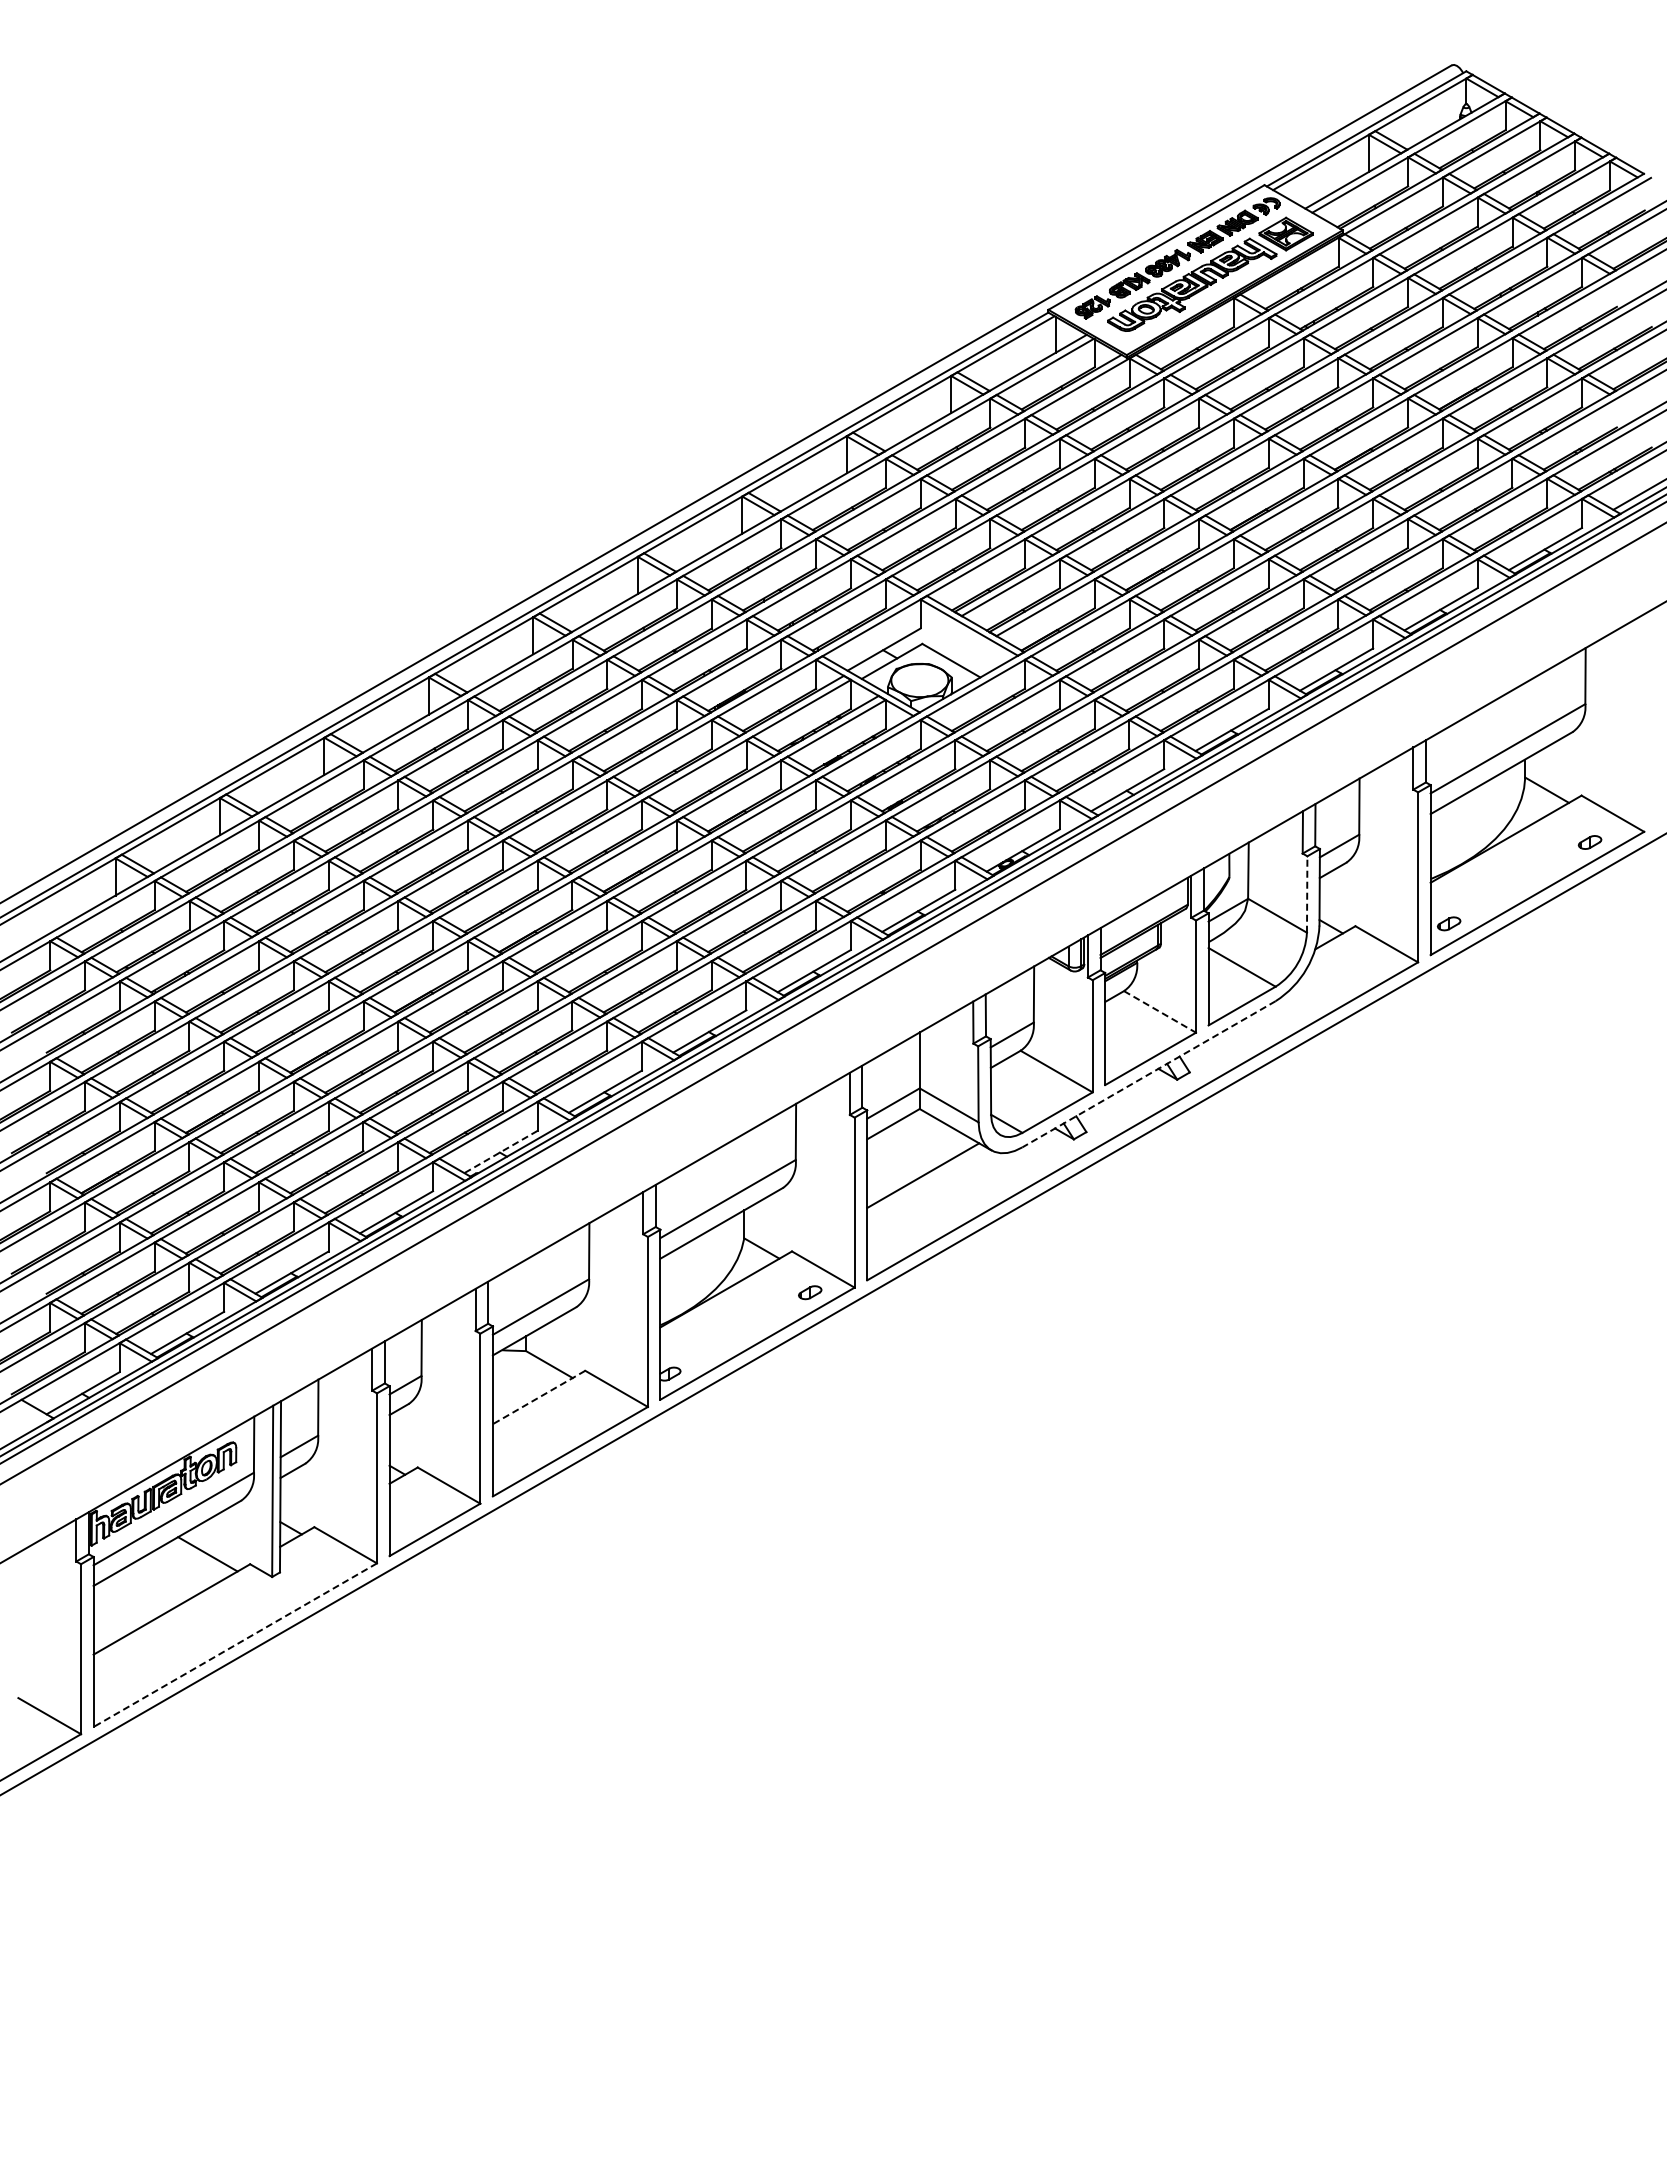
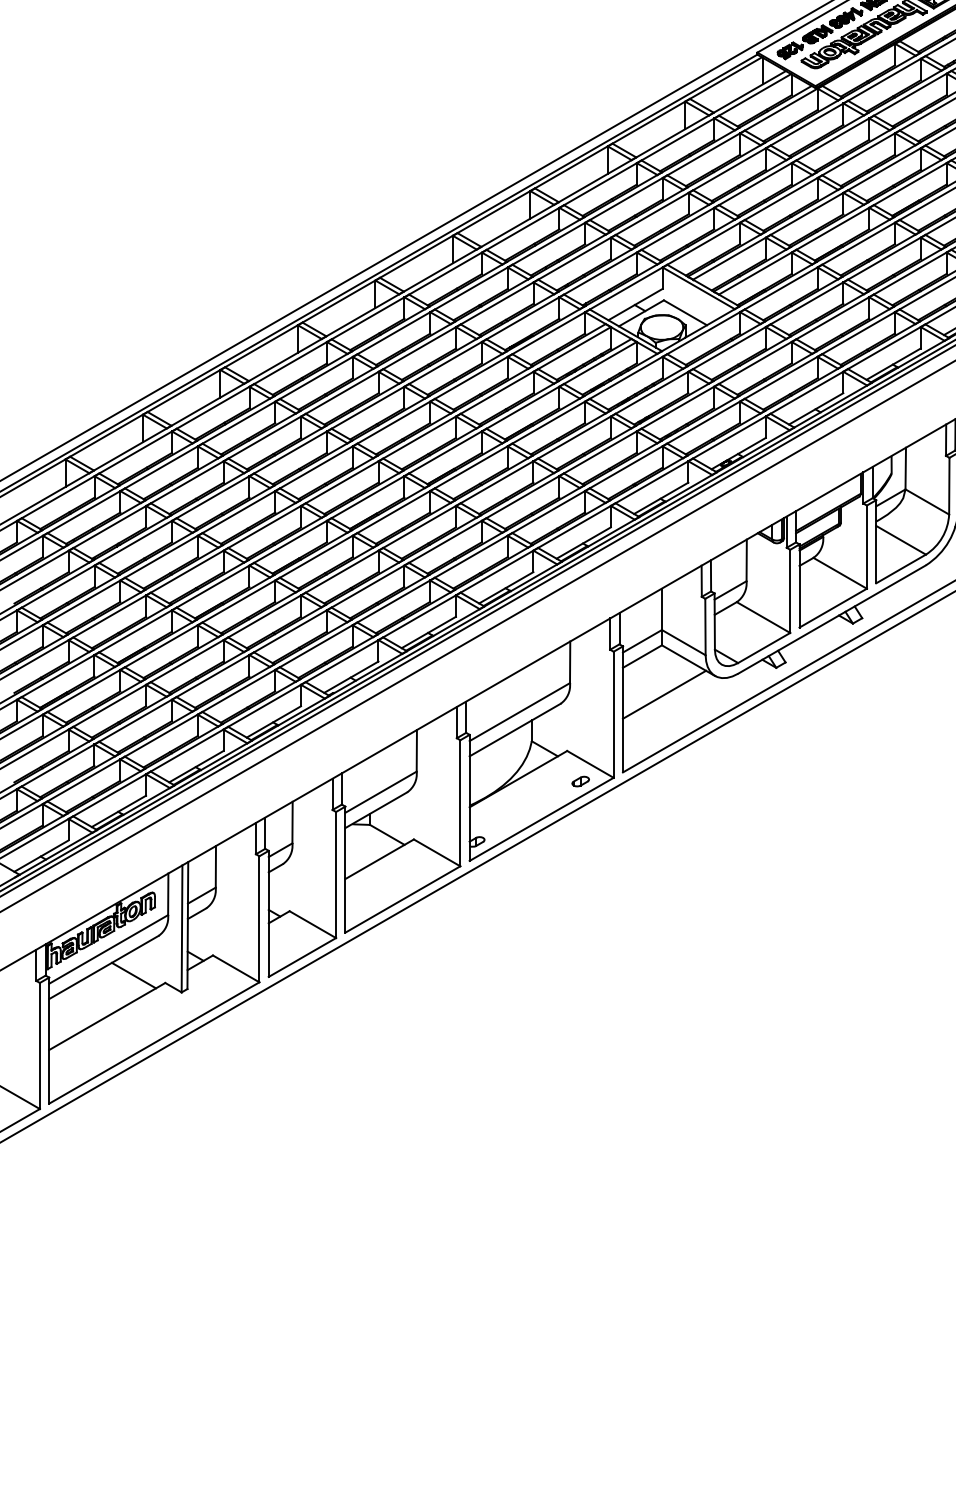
line: (1307, 894) -> (949, 486), dashed -> solid
line: (1160, 1011) -> (840, 573), dashed -> solid
line: (1148, 1074) -> (831, 619), dashed -> solid
line: (500, 1152) -> (351, 677), dashed -> solid
line: (538, 1397) -> (379, 859), dashed -> solid
line: (235, 1645) -> (154, 1043), dashed -> solid

